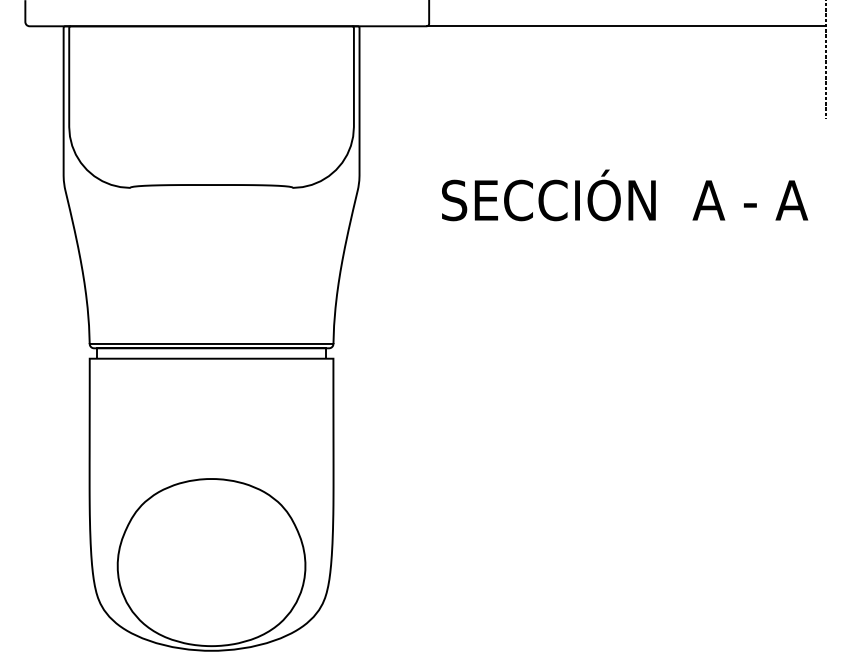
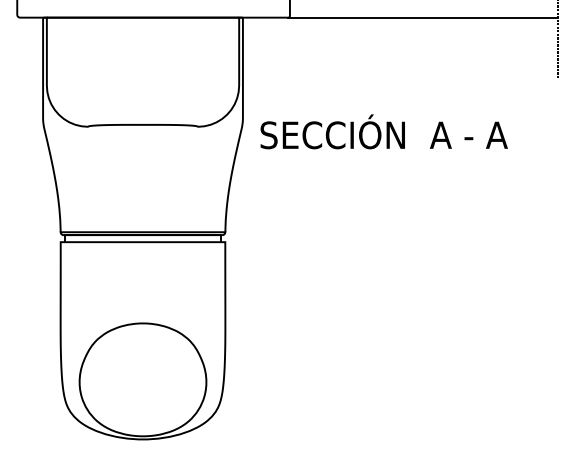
text: (623, 194) -> (383, 131), moved

